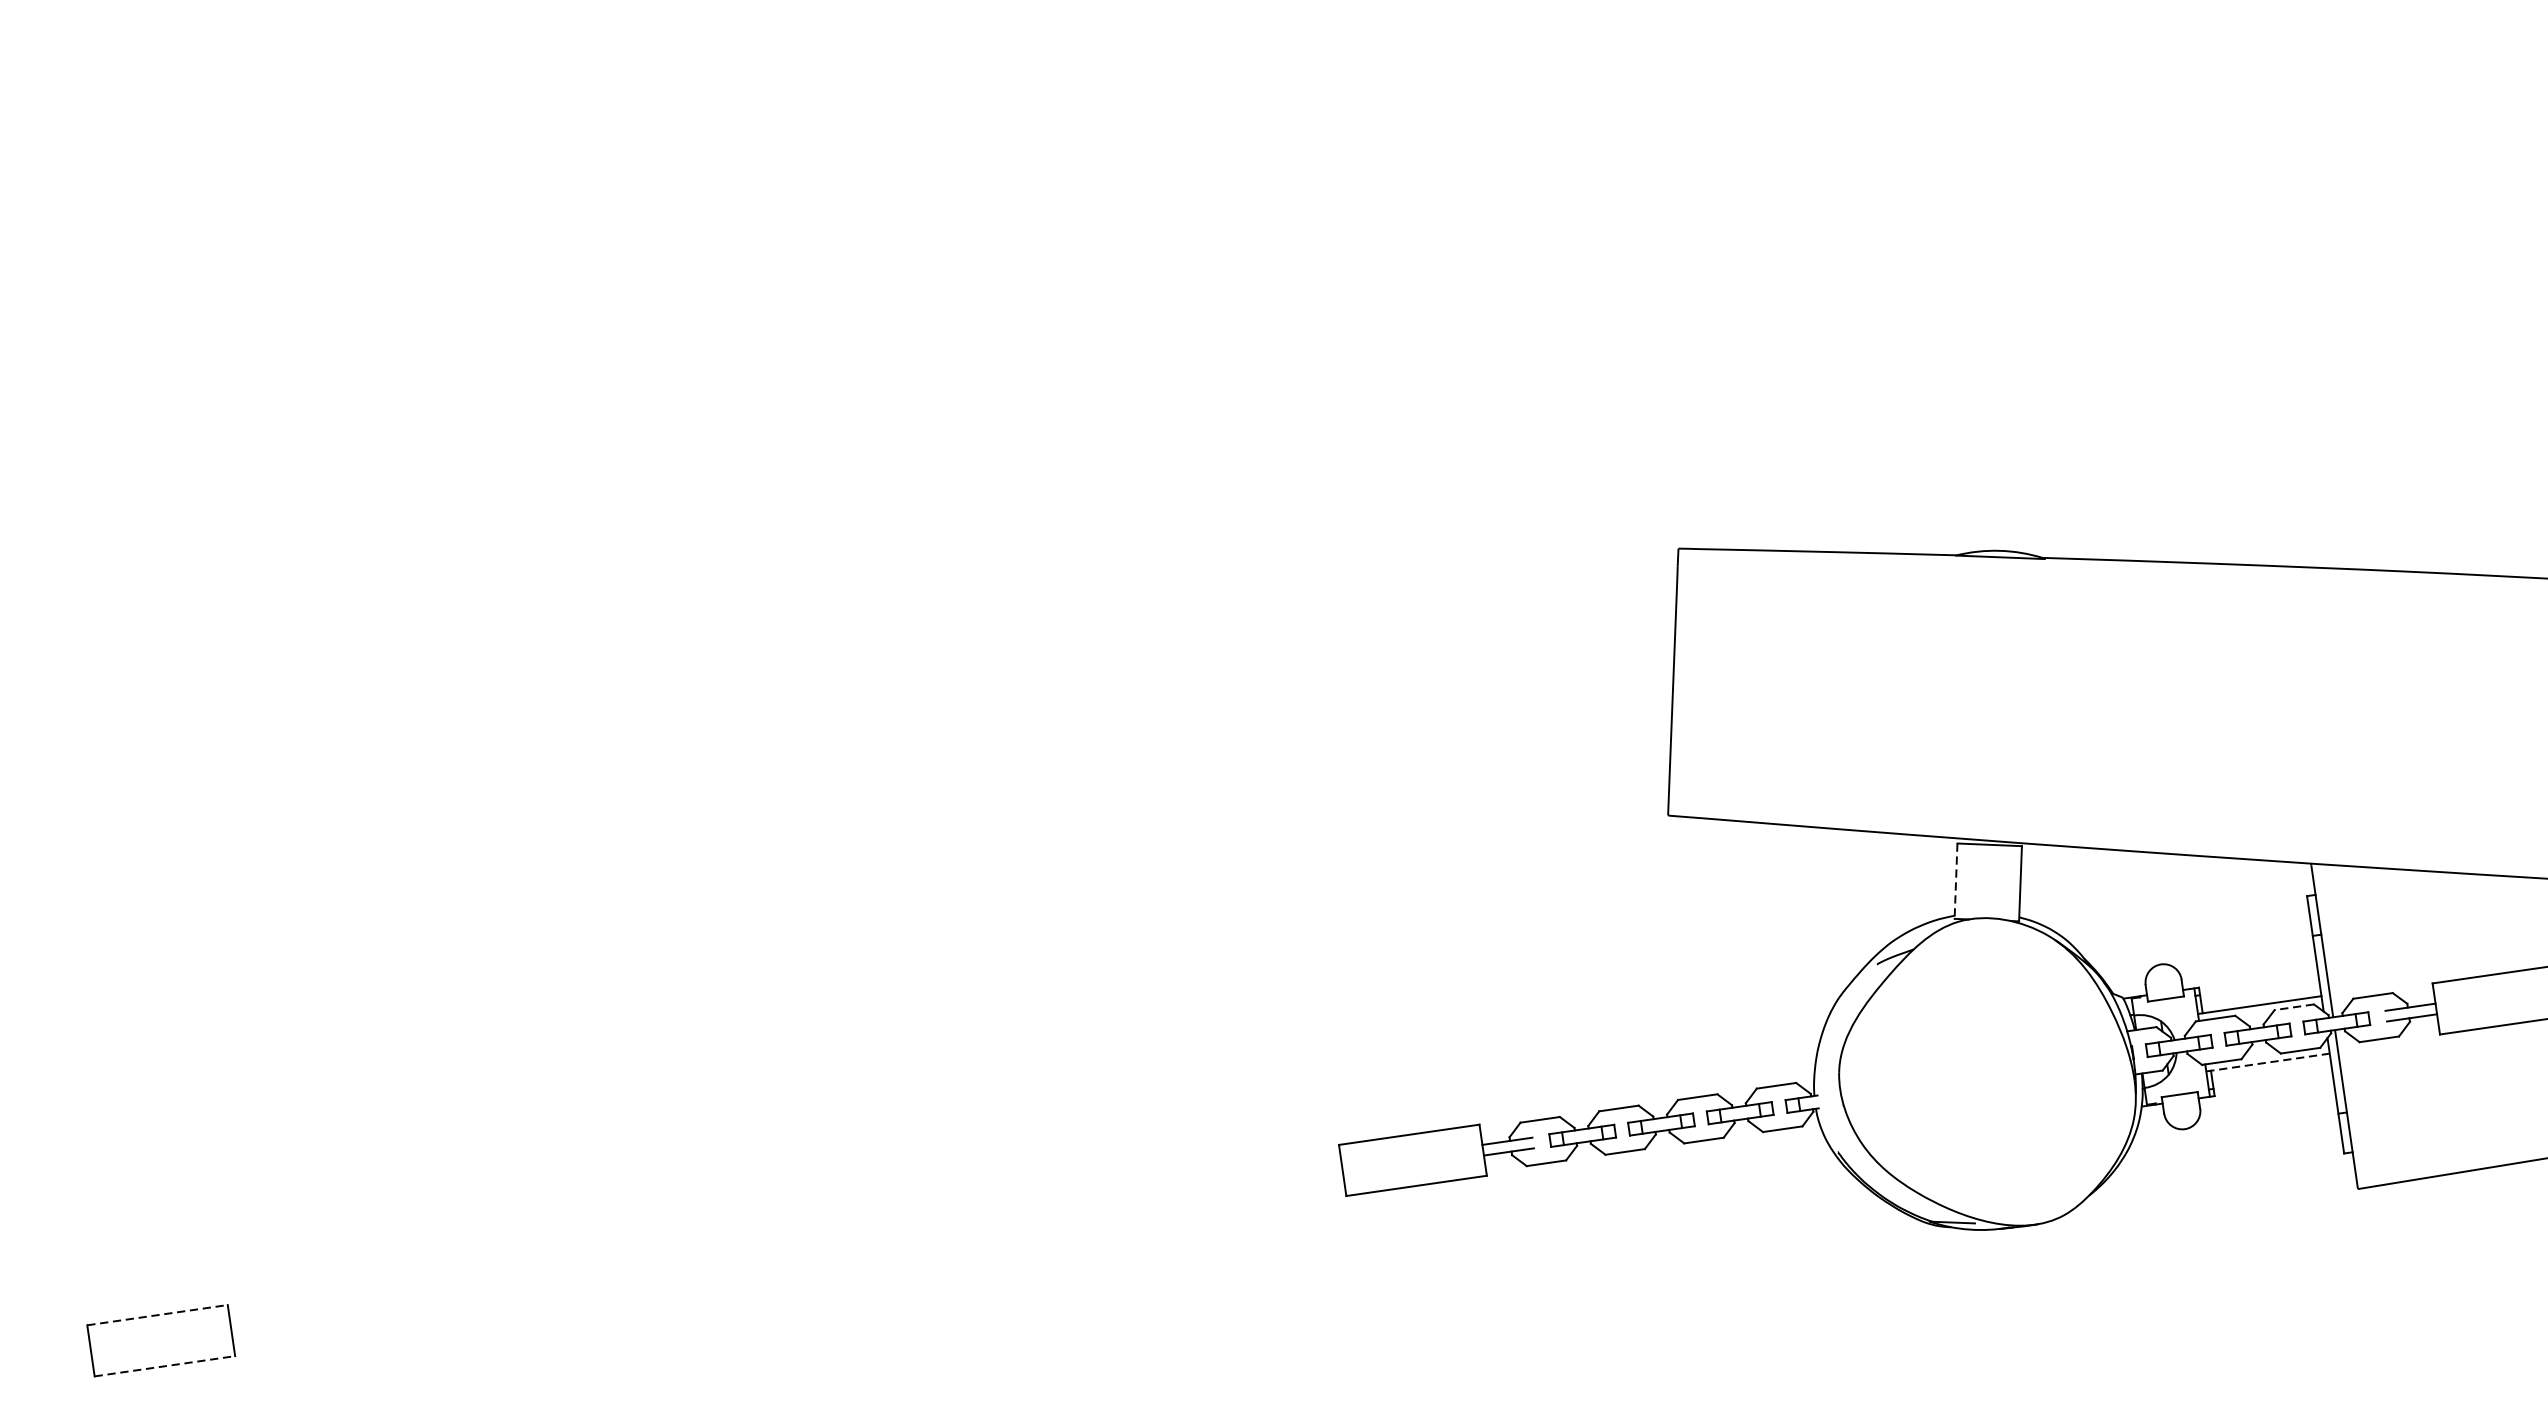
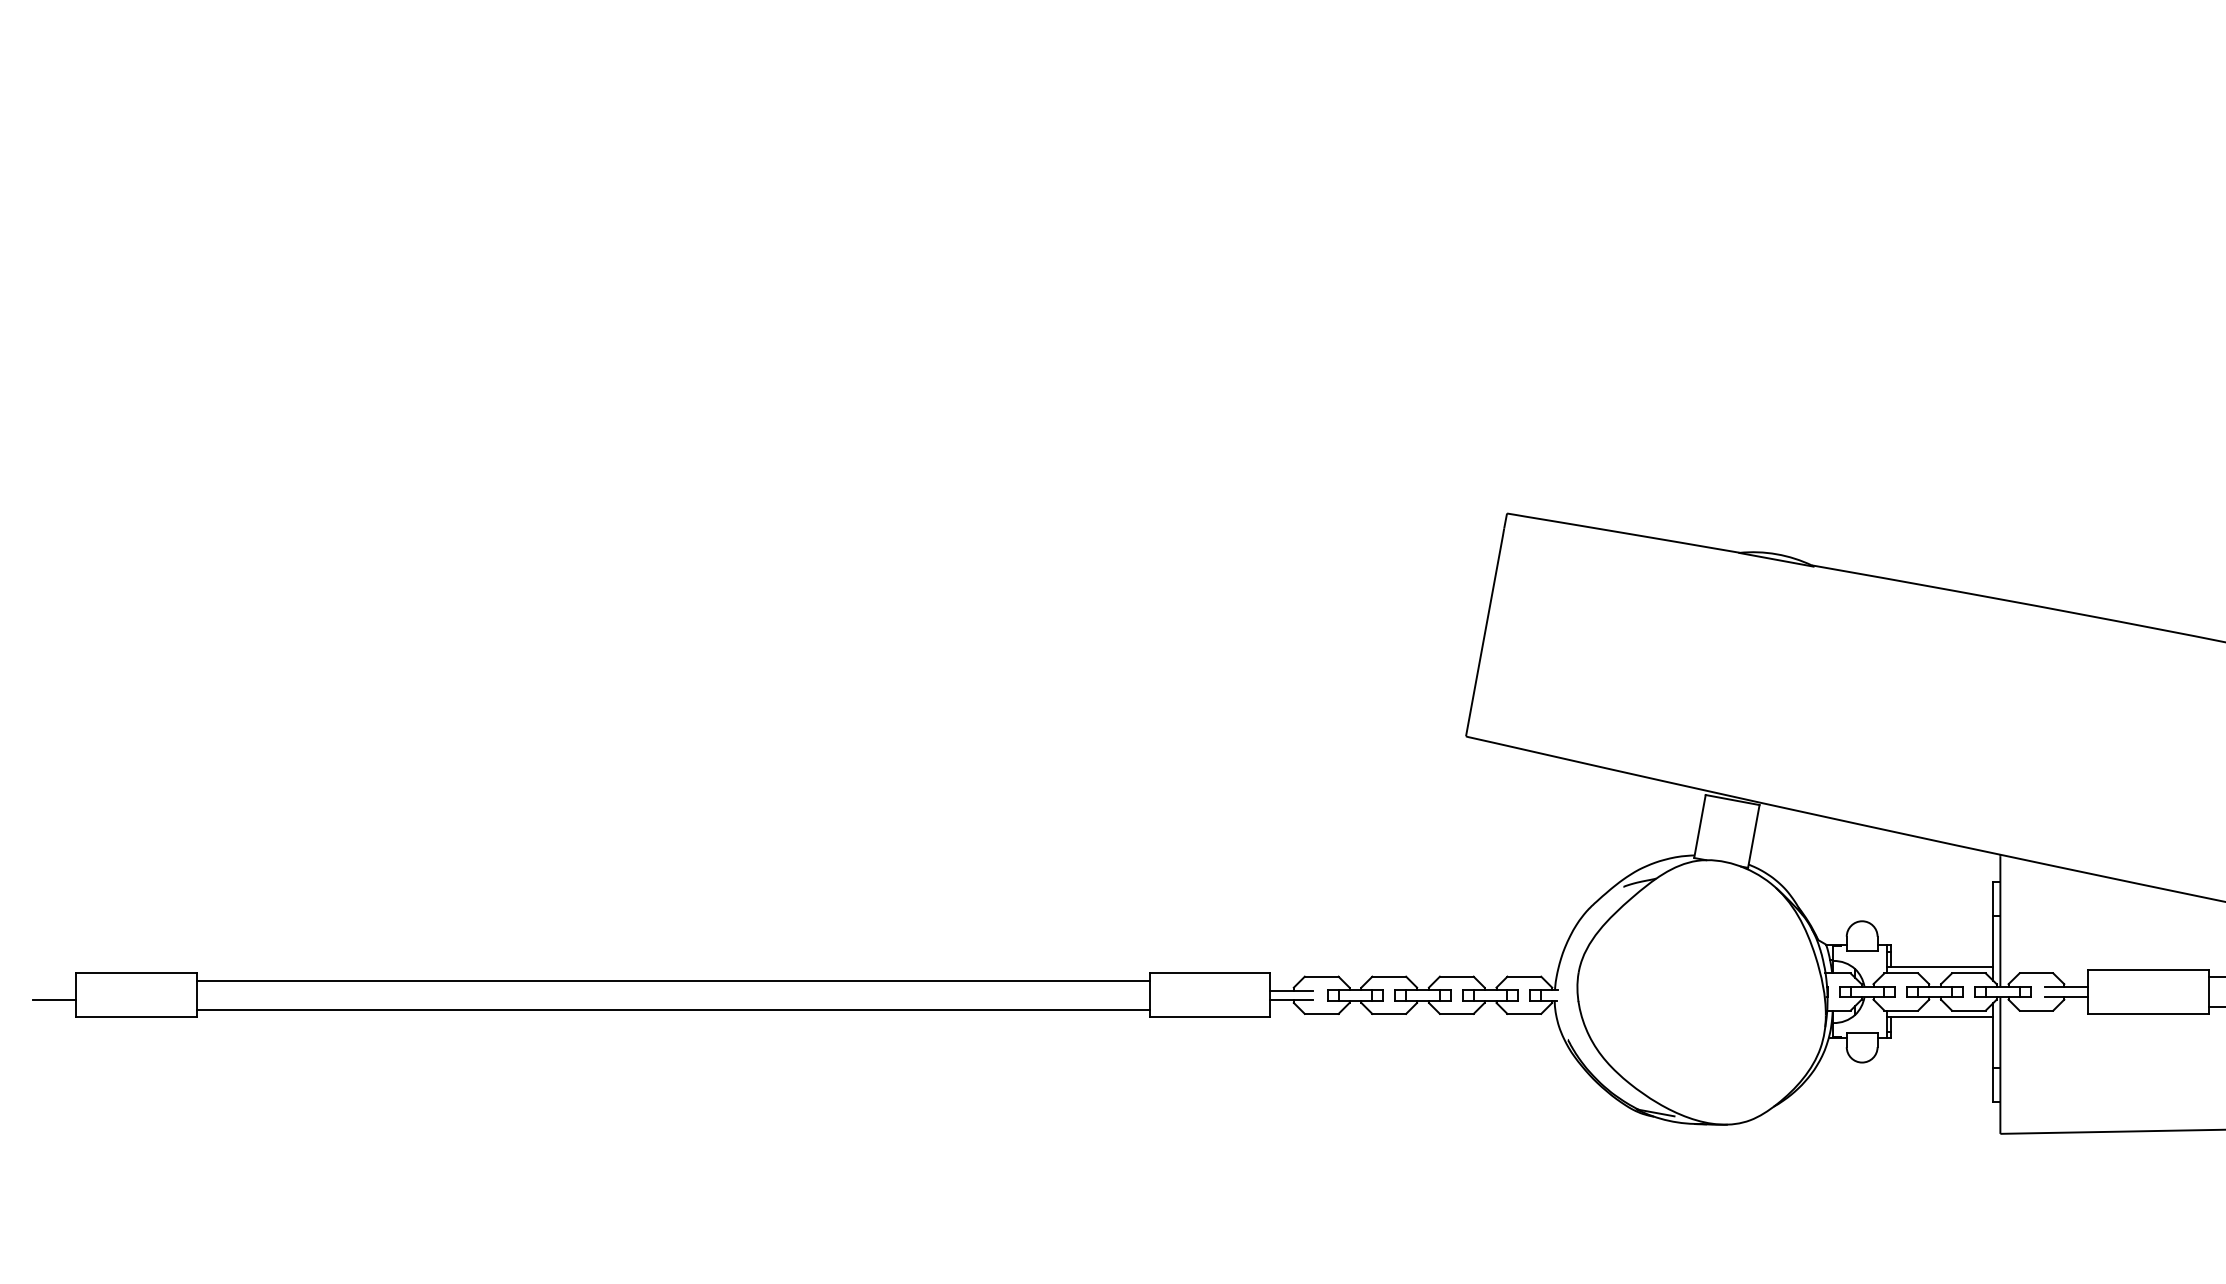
line: (1955, 882) -> (1699, 827), dashed -> solid
line: (2293, 1007) -> (1968, 973), dashed -> solid
line: (2268, 1062) -> (1940, 1016), dashed -> solid
line: (783, 1233) -> (672, 980), added
line: (788, 1267) -> (672, 1009), added
line: (157, 1315) -> (136, 973), dashed -> solid
line: (66, 1359) -> (54, 999), added
line: (165, 1366) -> (136, 1017), dashed -> solid

